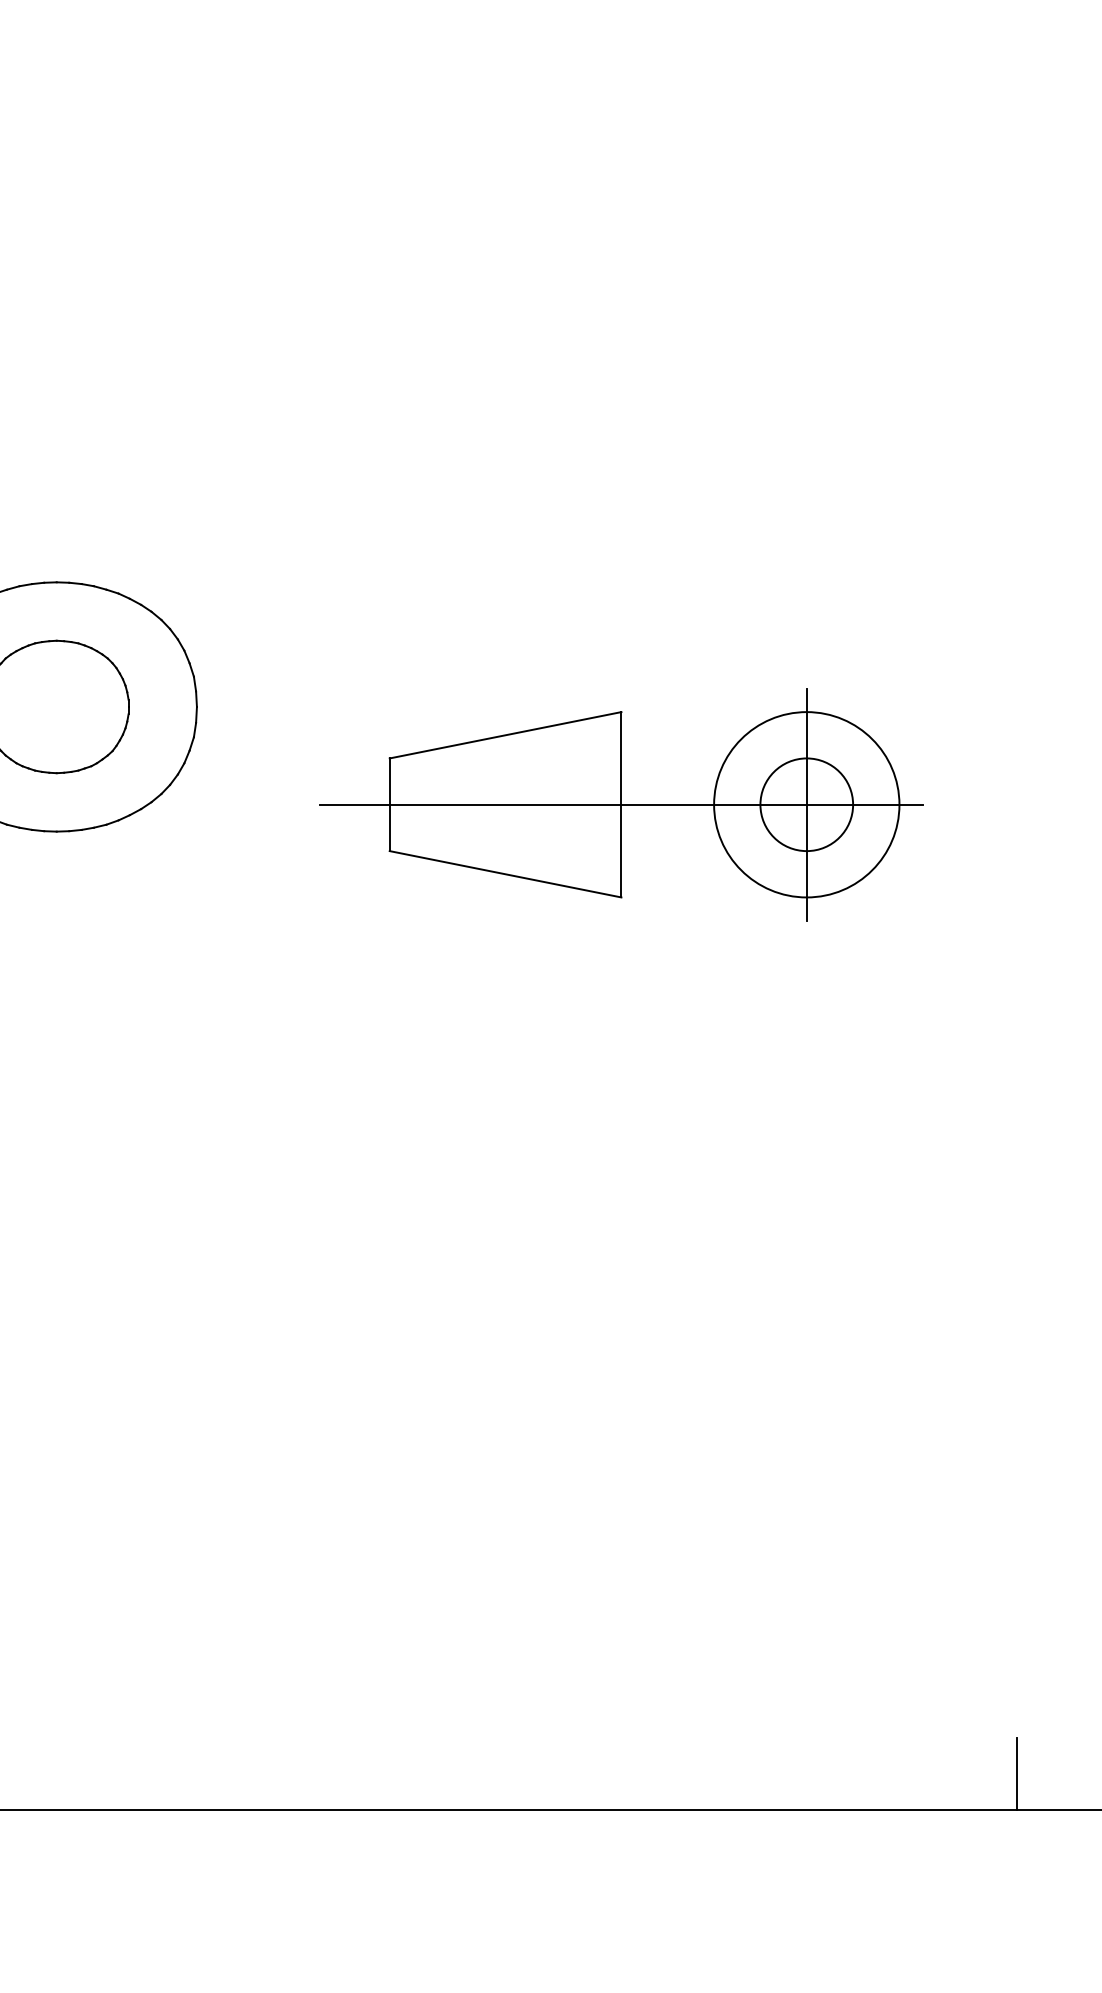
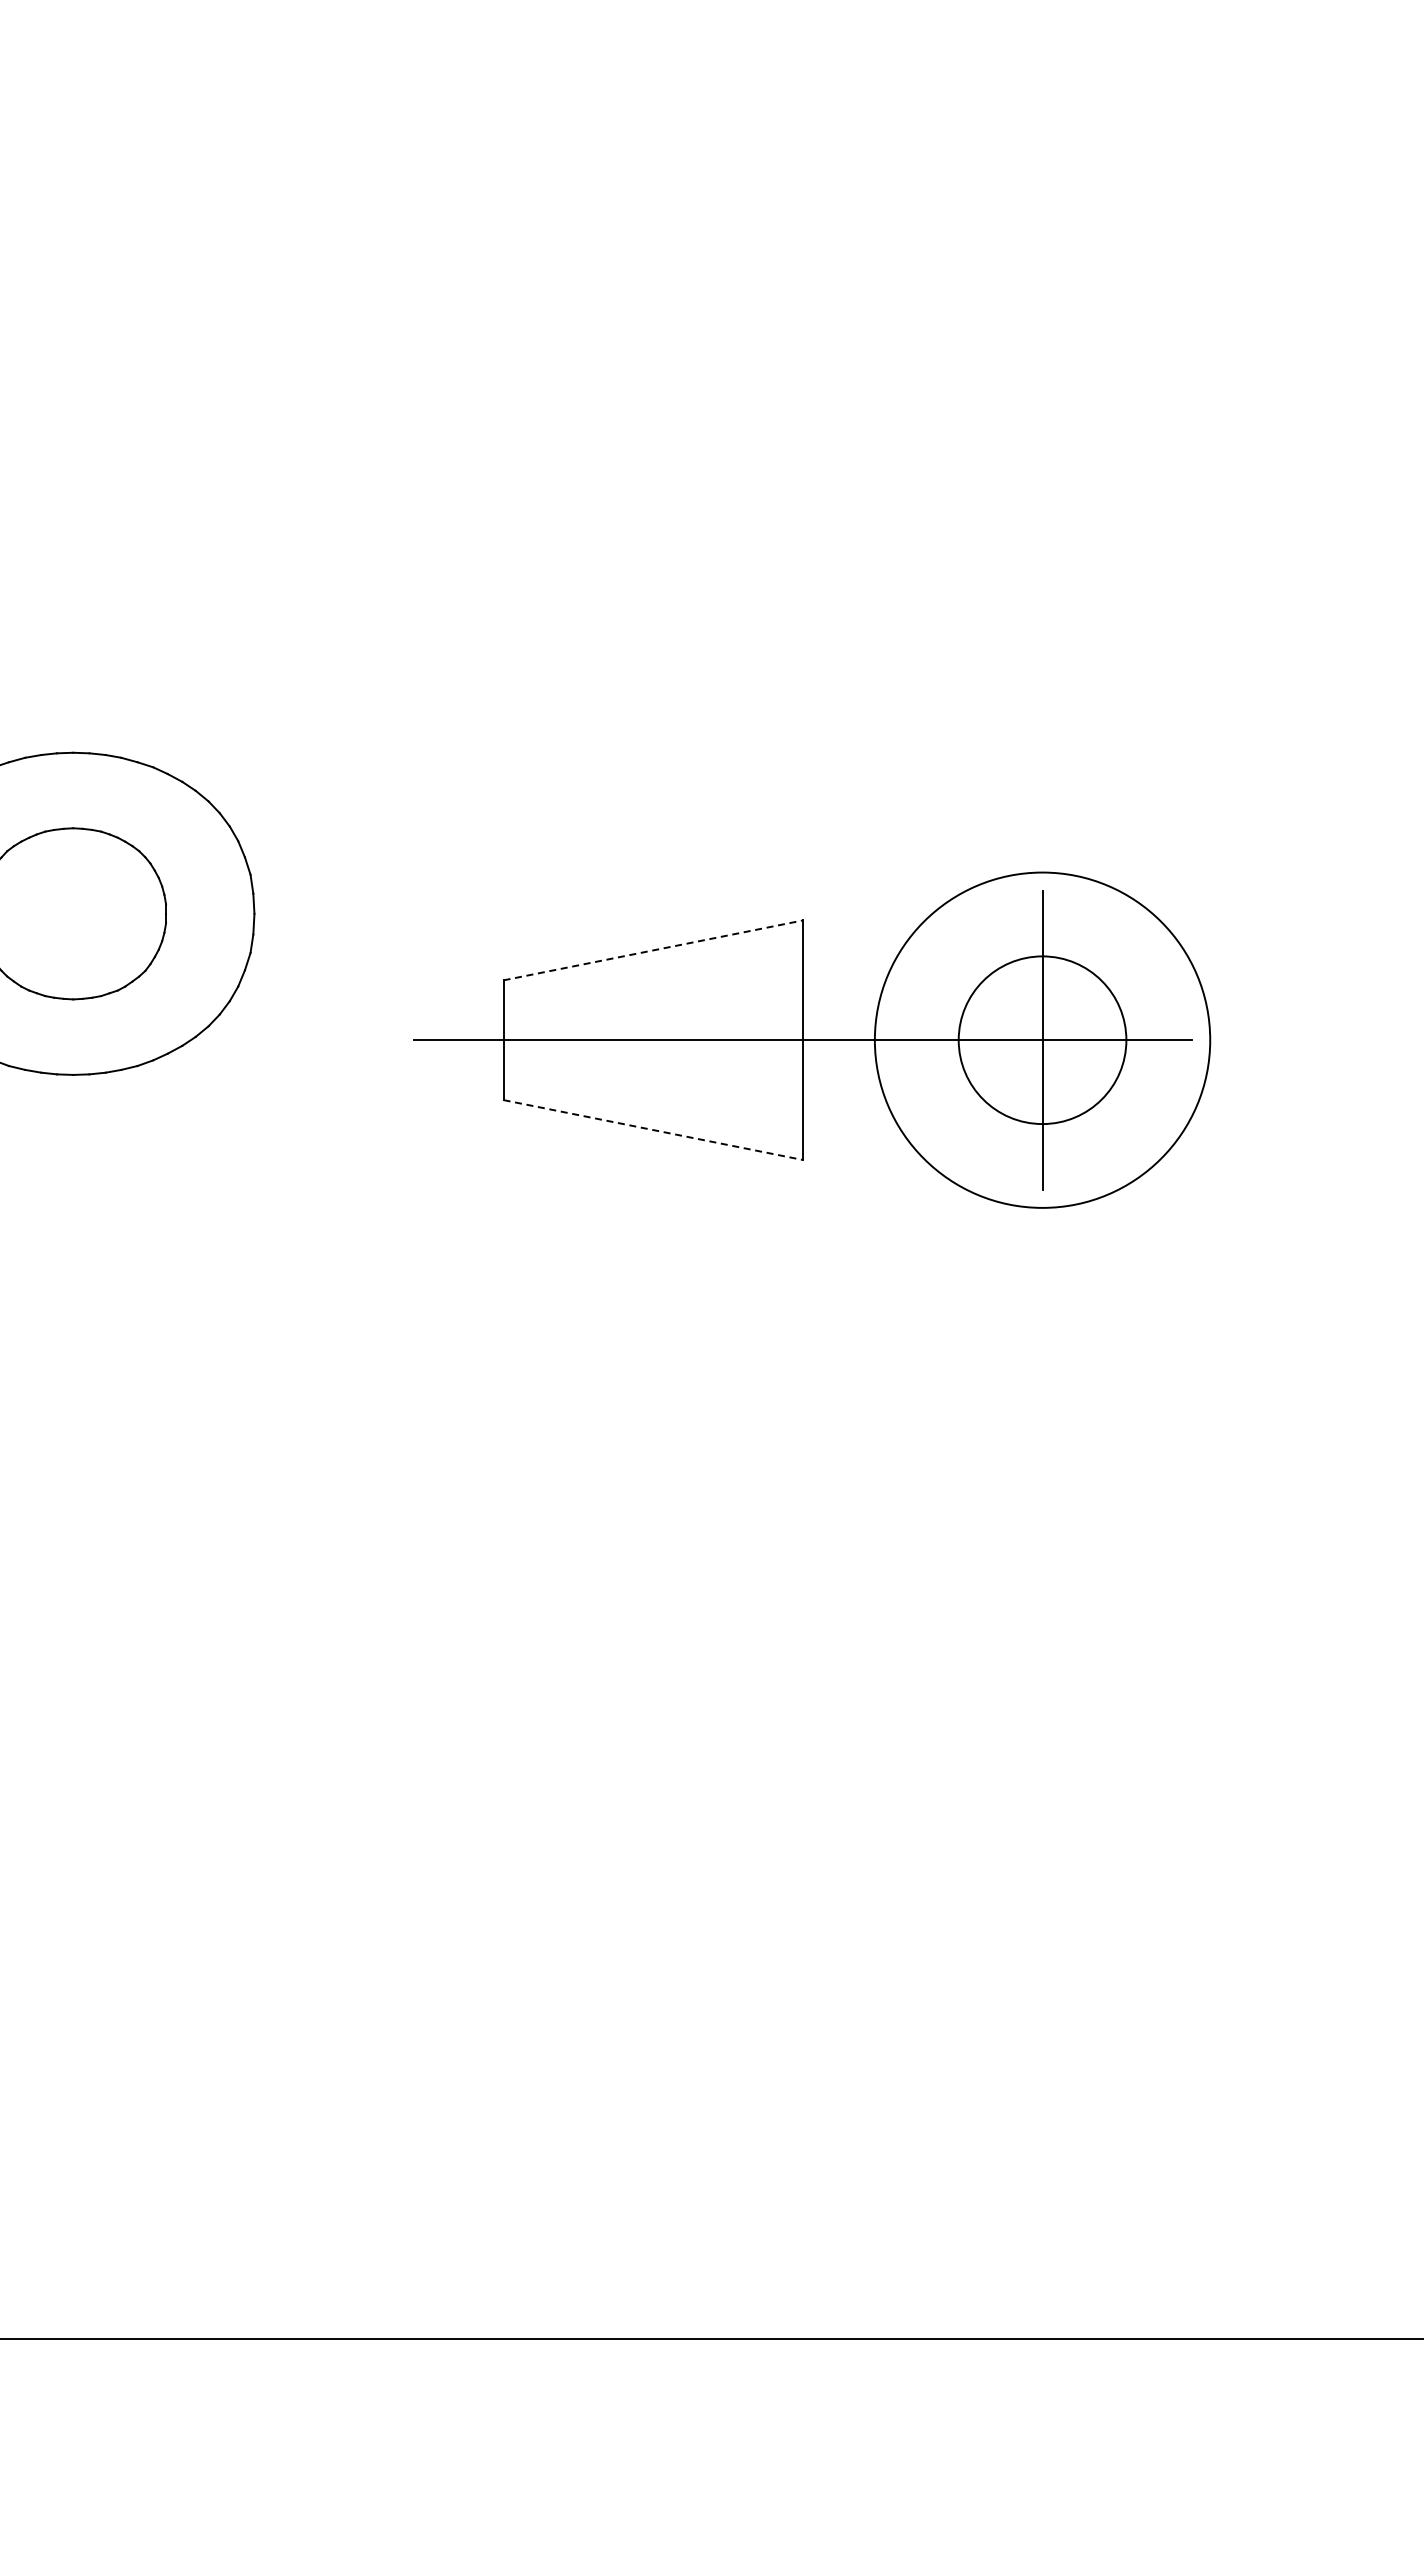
line: (505, 735) -> (653, 950), solid -> dashed
circle: (806, 804) -> (1042, 1040), size x1.4
circle: (806, 804) -> (1042, 1040), size x1.4
line: (505, 874) -> (653, 1130), solid -> dashed
line: (1016, 1773) -> (1313, 2292), removed

